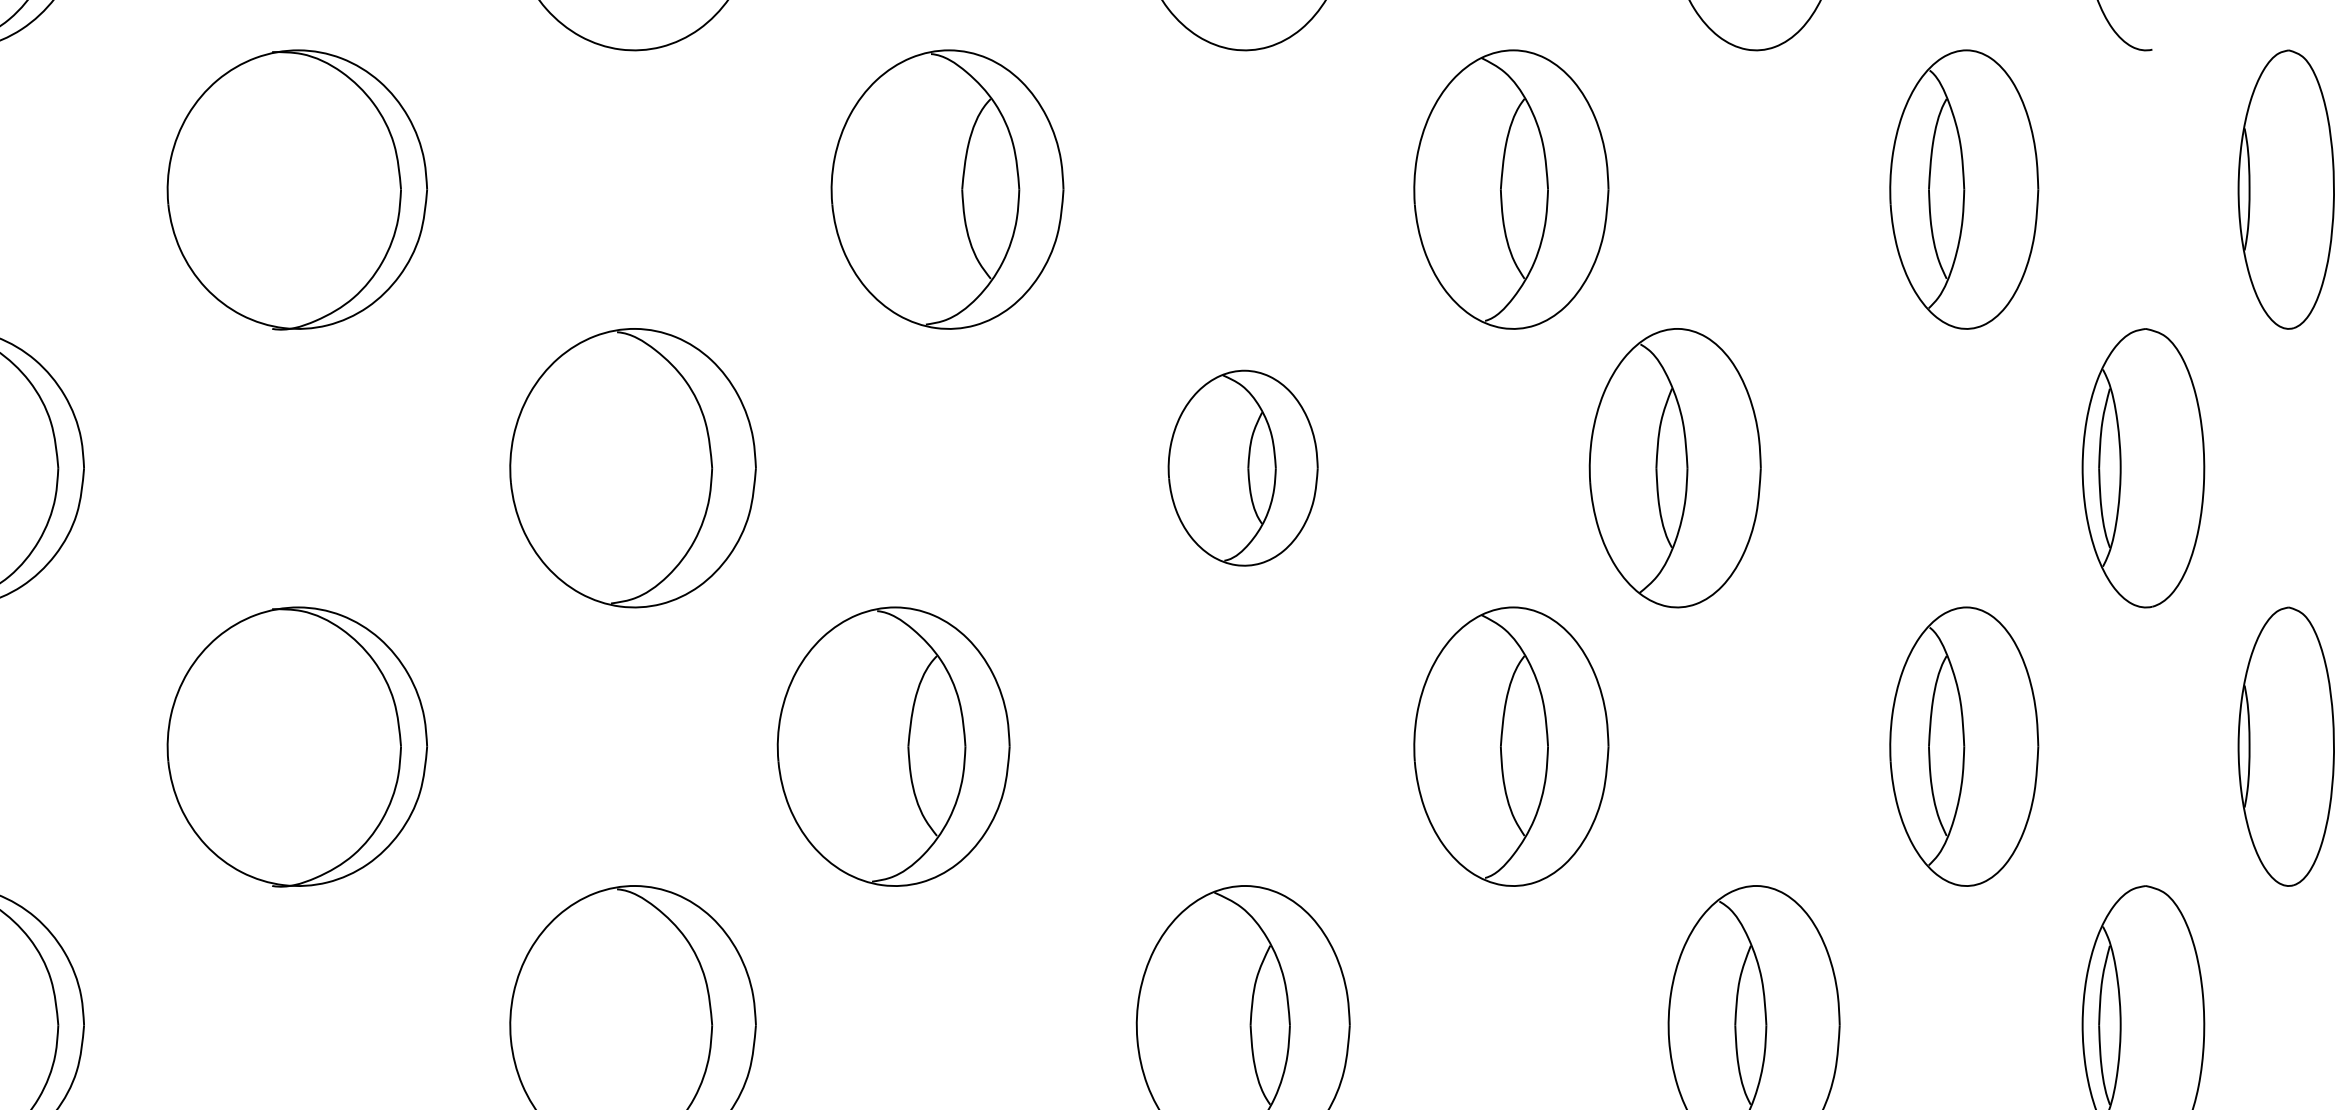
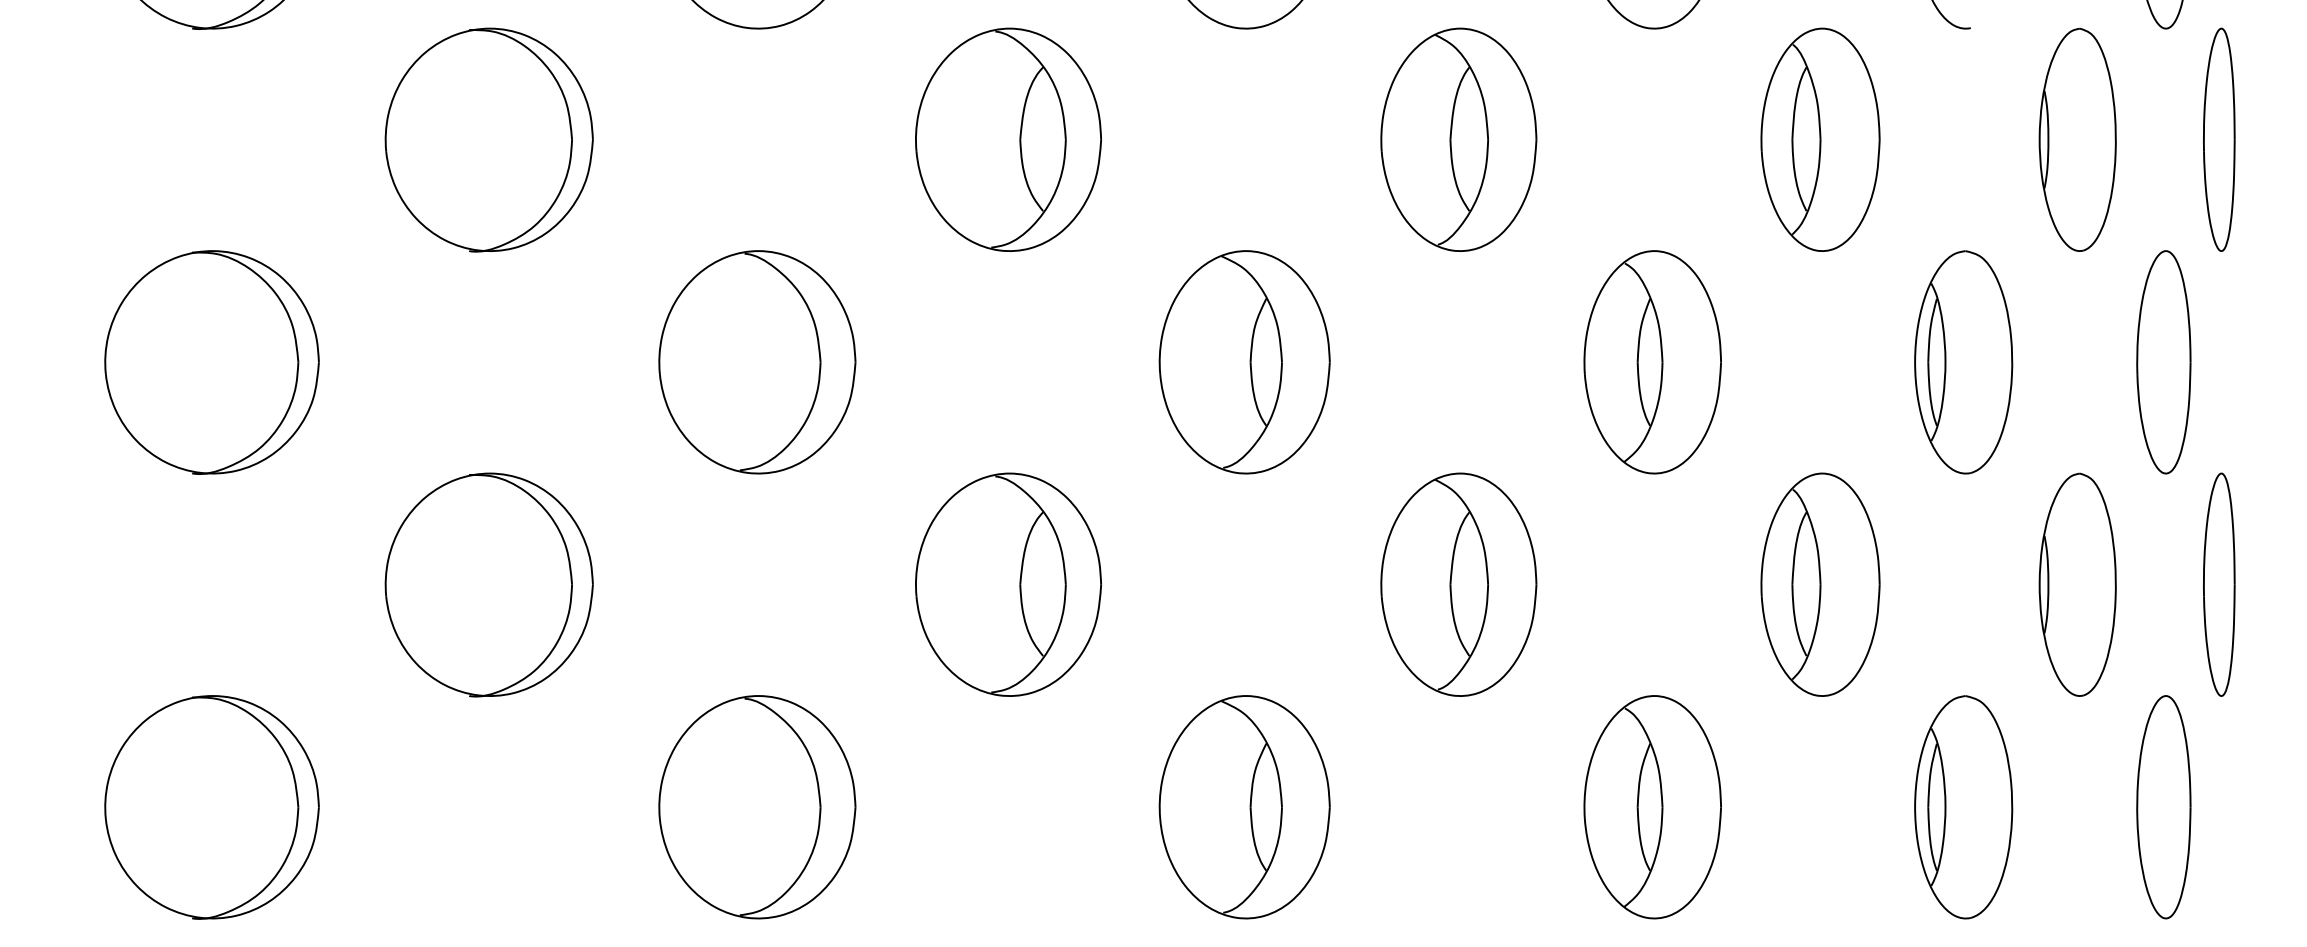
part: (1242, 468) -> (1244, 362), size x1.43
part: (1674, 468) -> (1652, 362), moved
part: (893, 746) -> (1008, 584), moved

